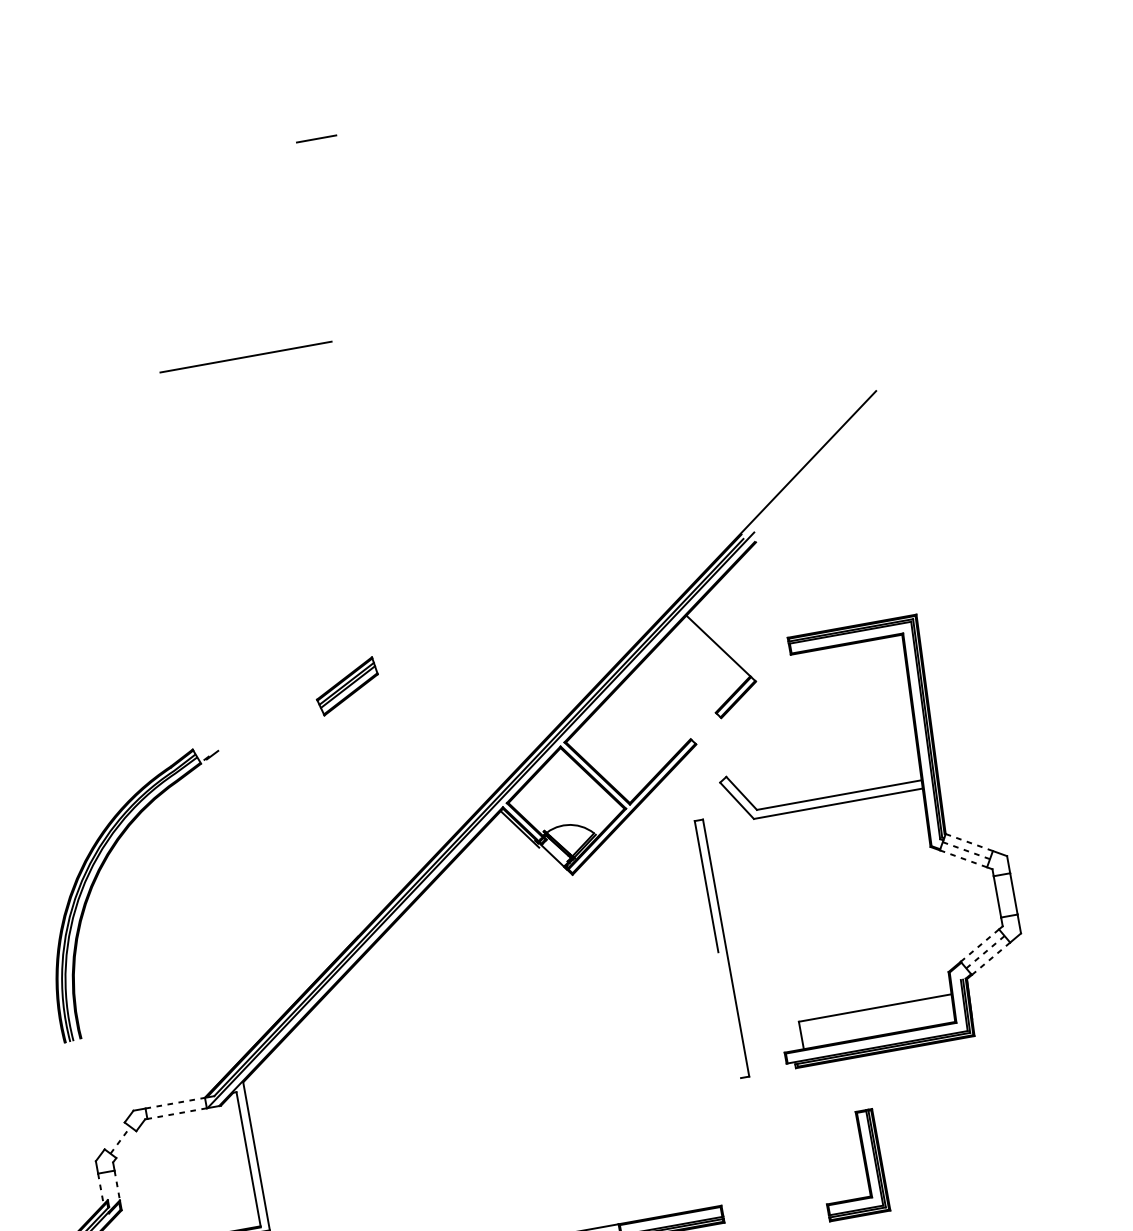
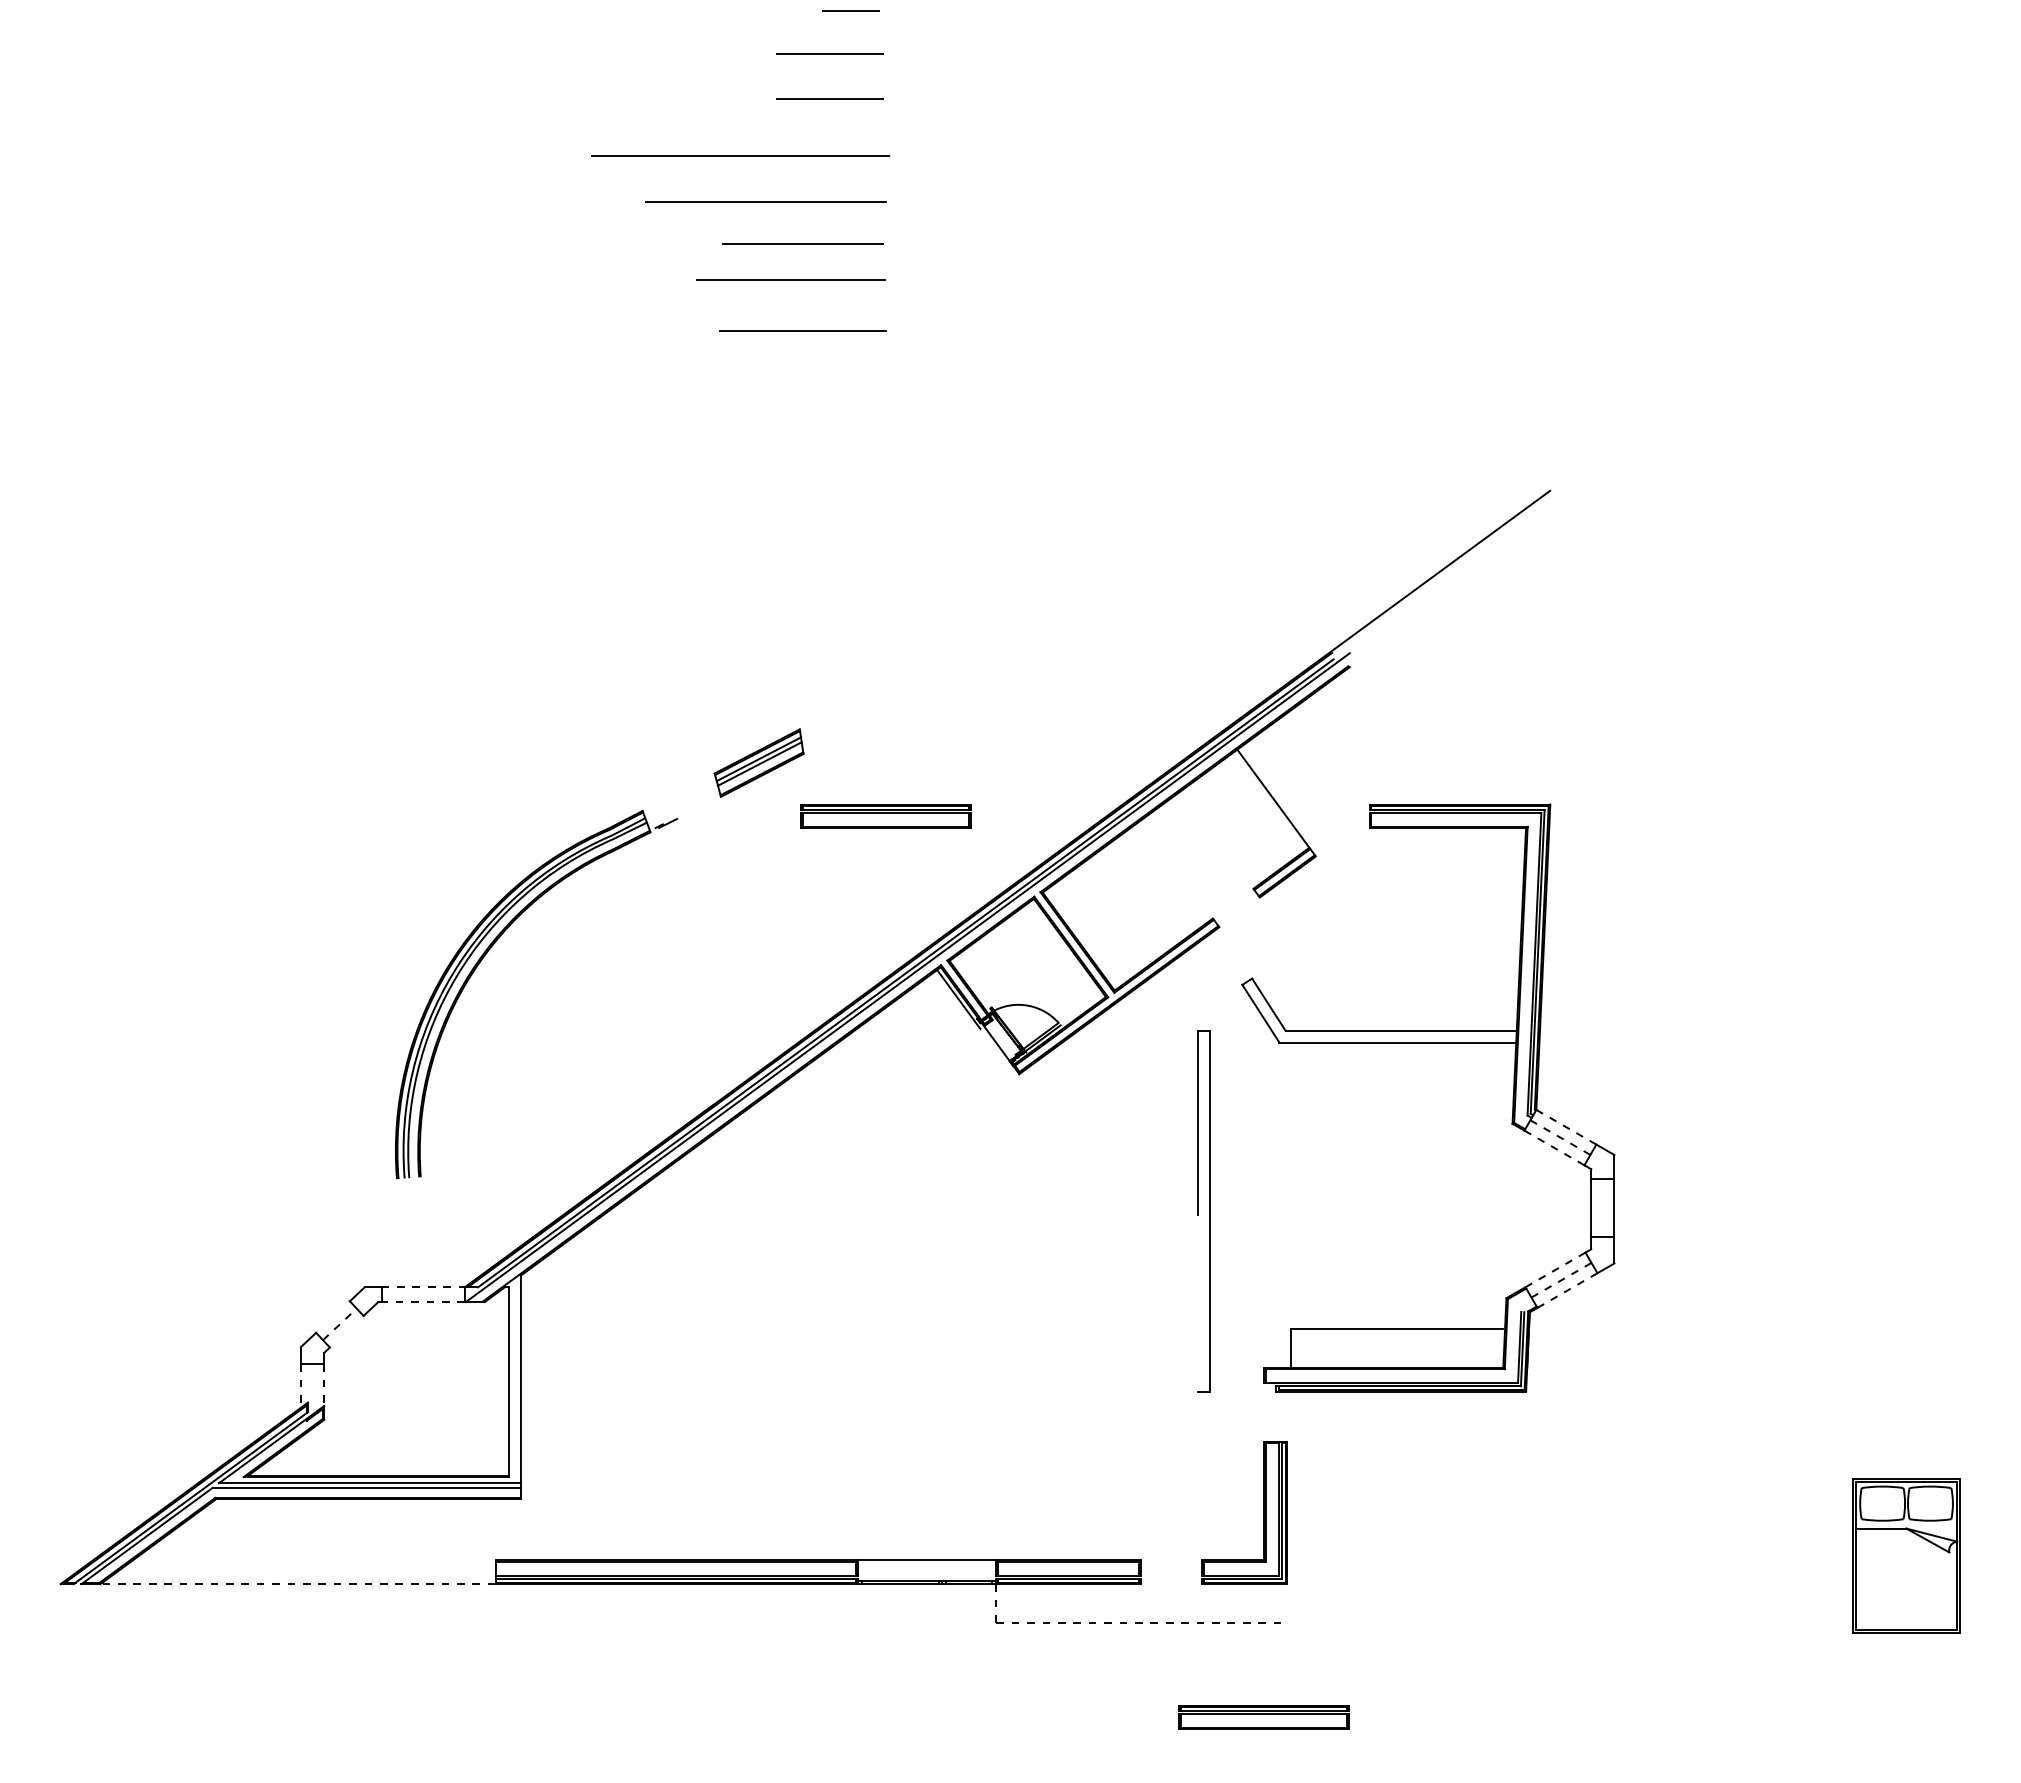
line: (306, 171) -> (829, 53), added
line: (312, 203) -> (830, 98), added
line: (255, 256) -> (739, 155), added
line: (312, 311) -> (803, 244), added
line: (308, 338) -> (791, 280), added
line: (245, 357) -> (765, 201), moved
line: (322, 372) -> (802, 330), added
part: (444, 708) -> (885, 816), added
part: (97, 876) -> (482, 960), moved
part: (864, 1162) -> (1263, 1512), moved

